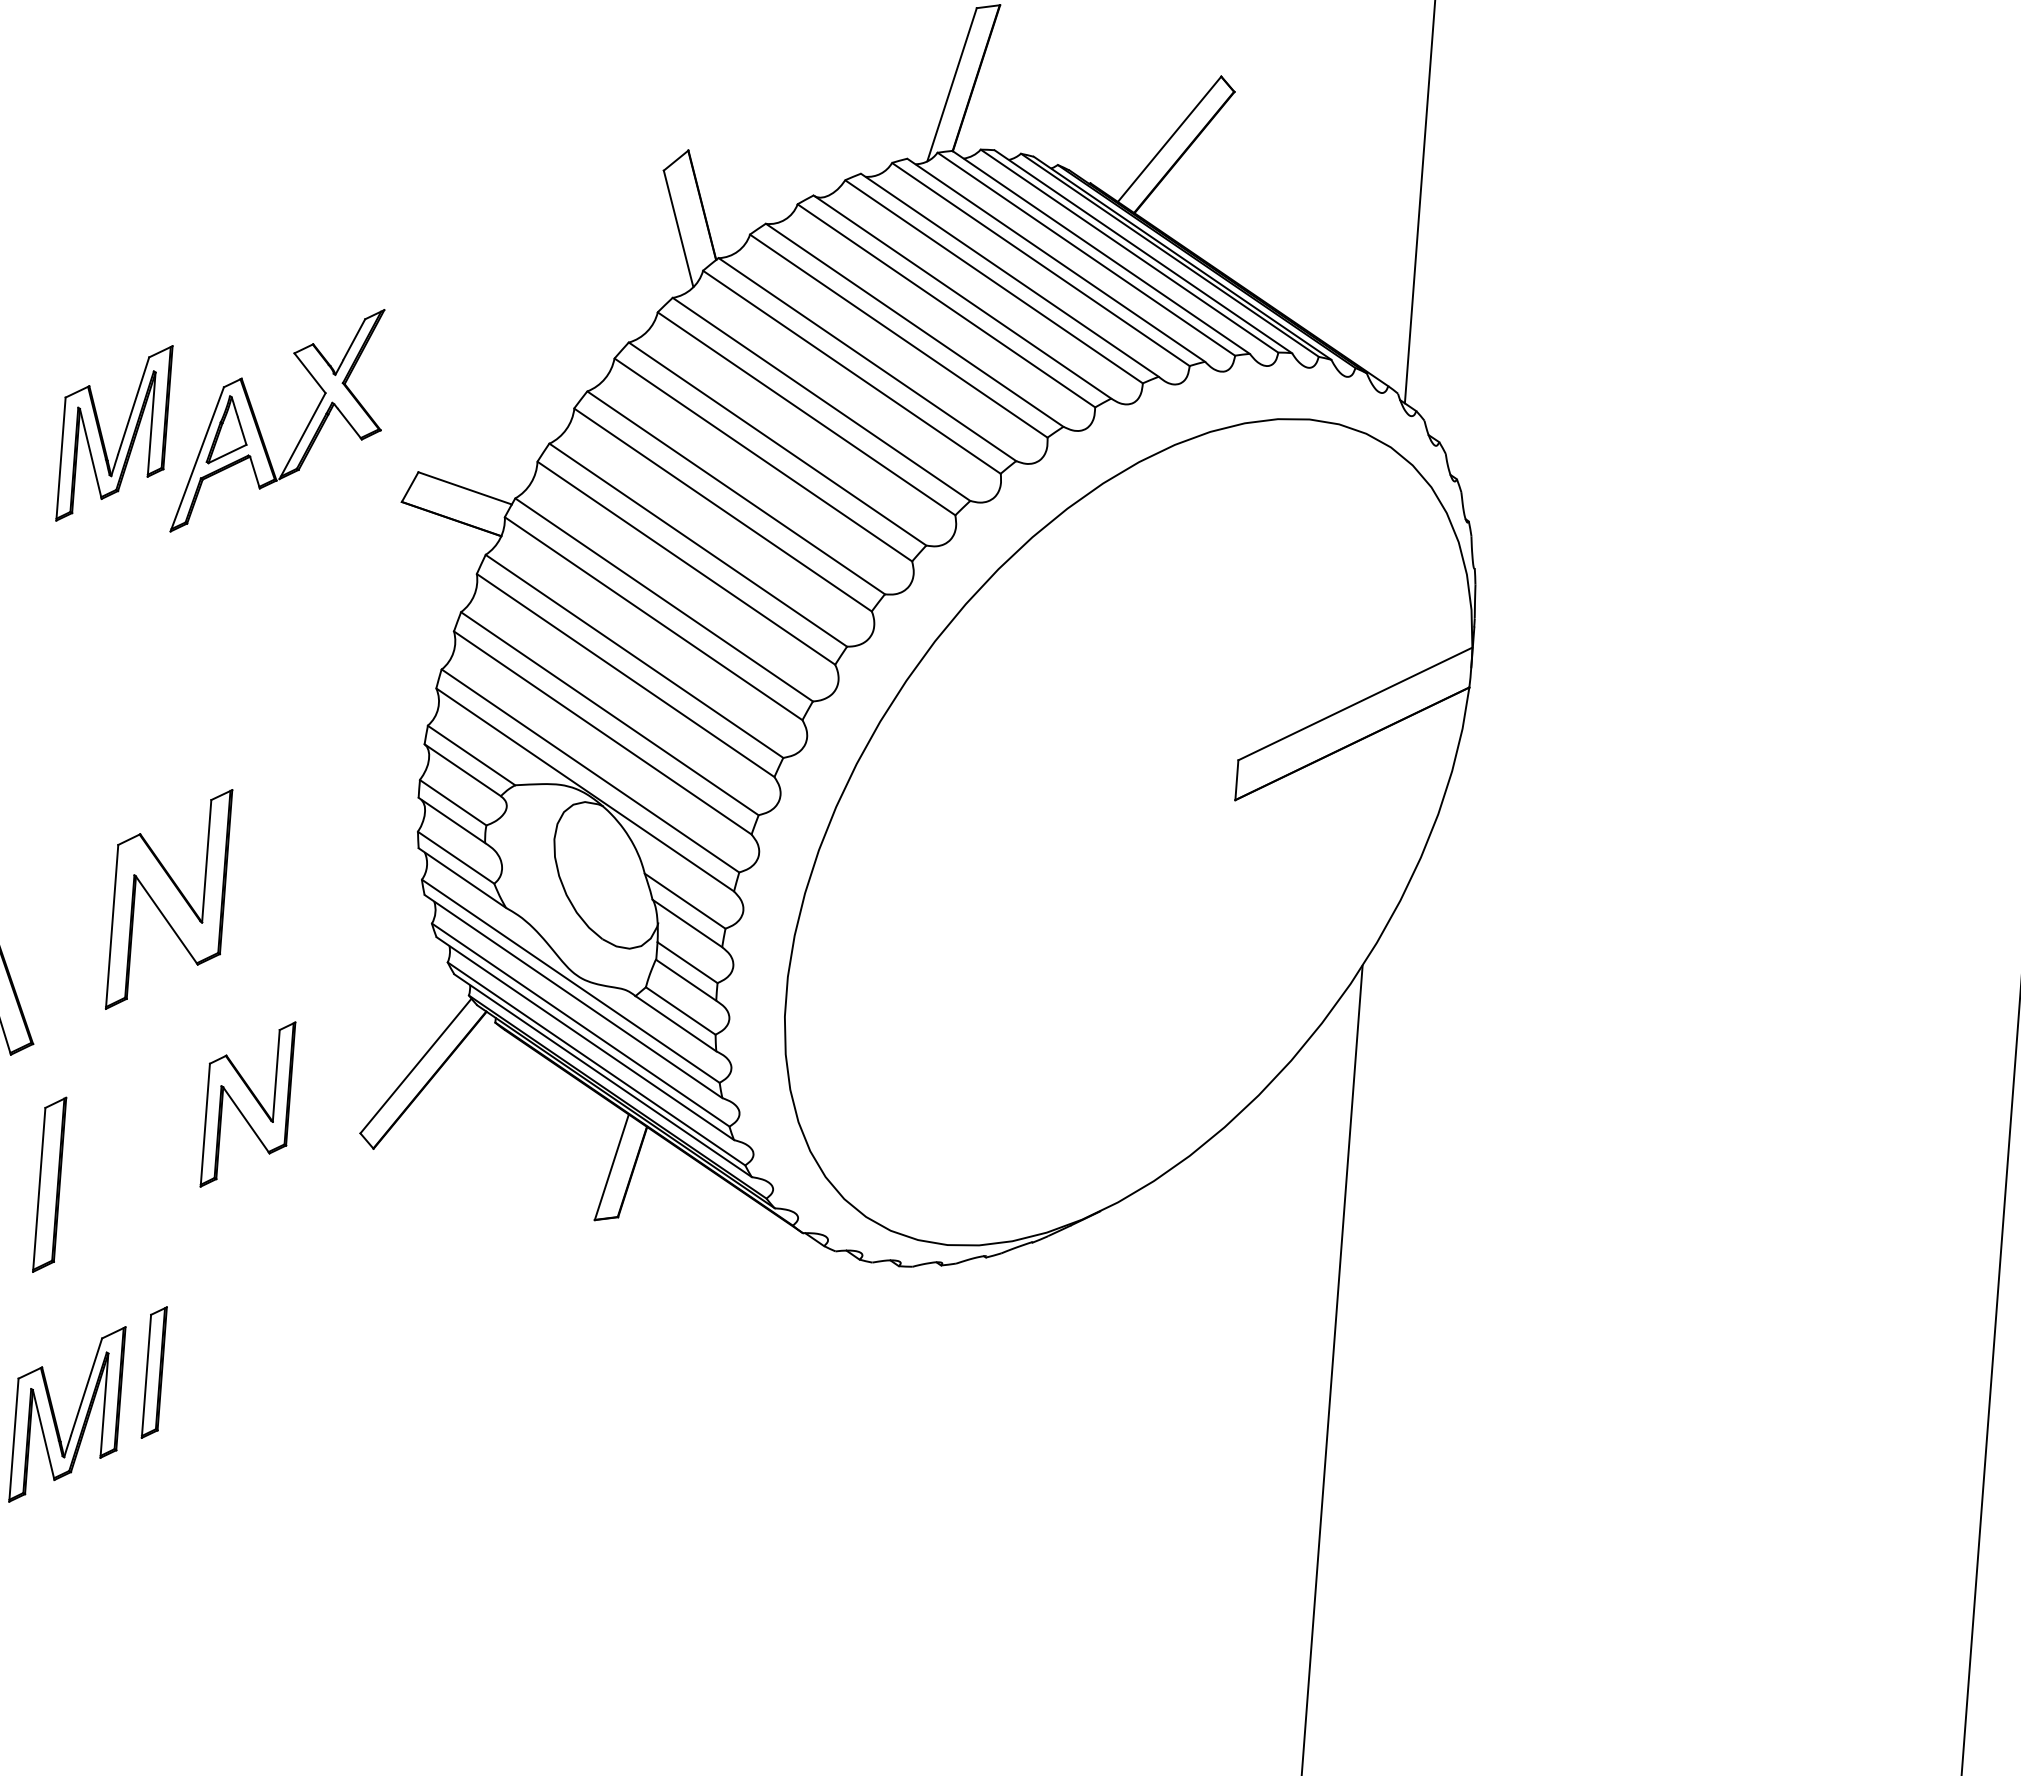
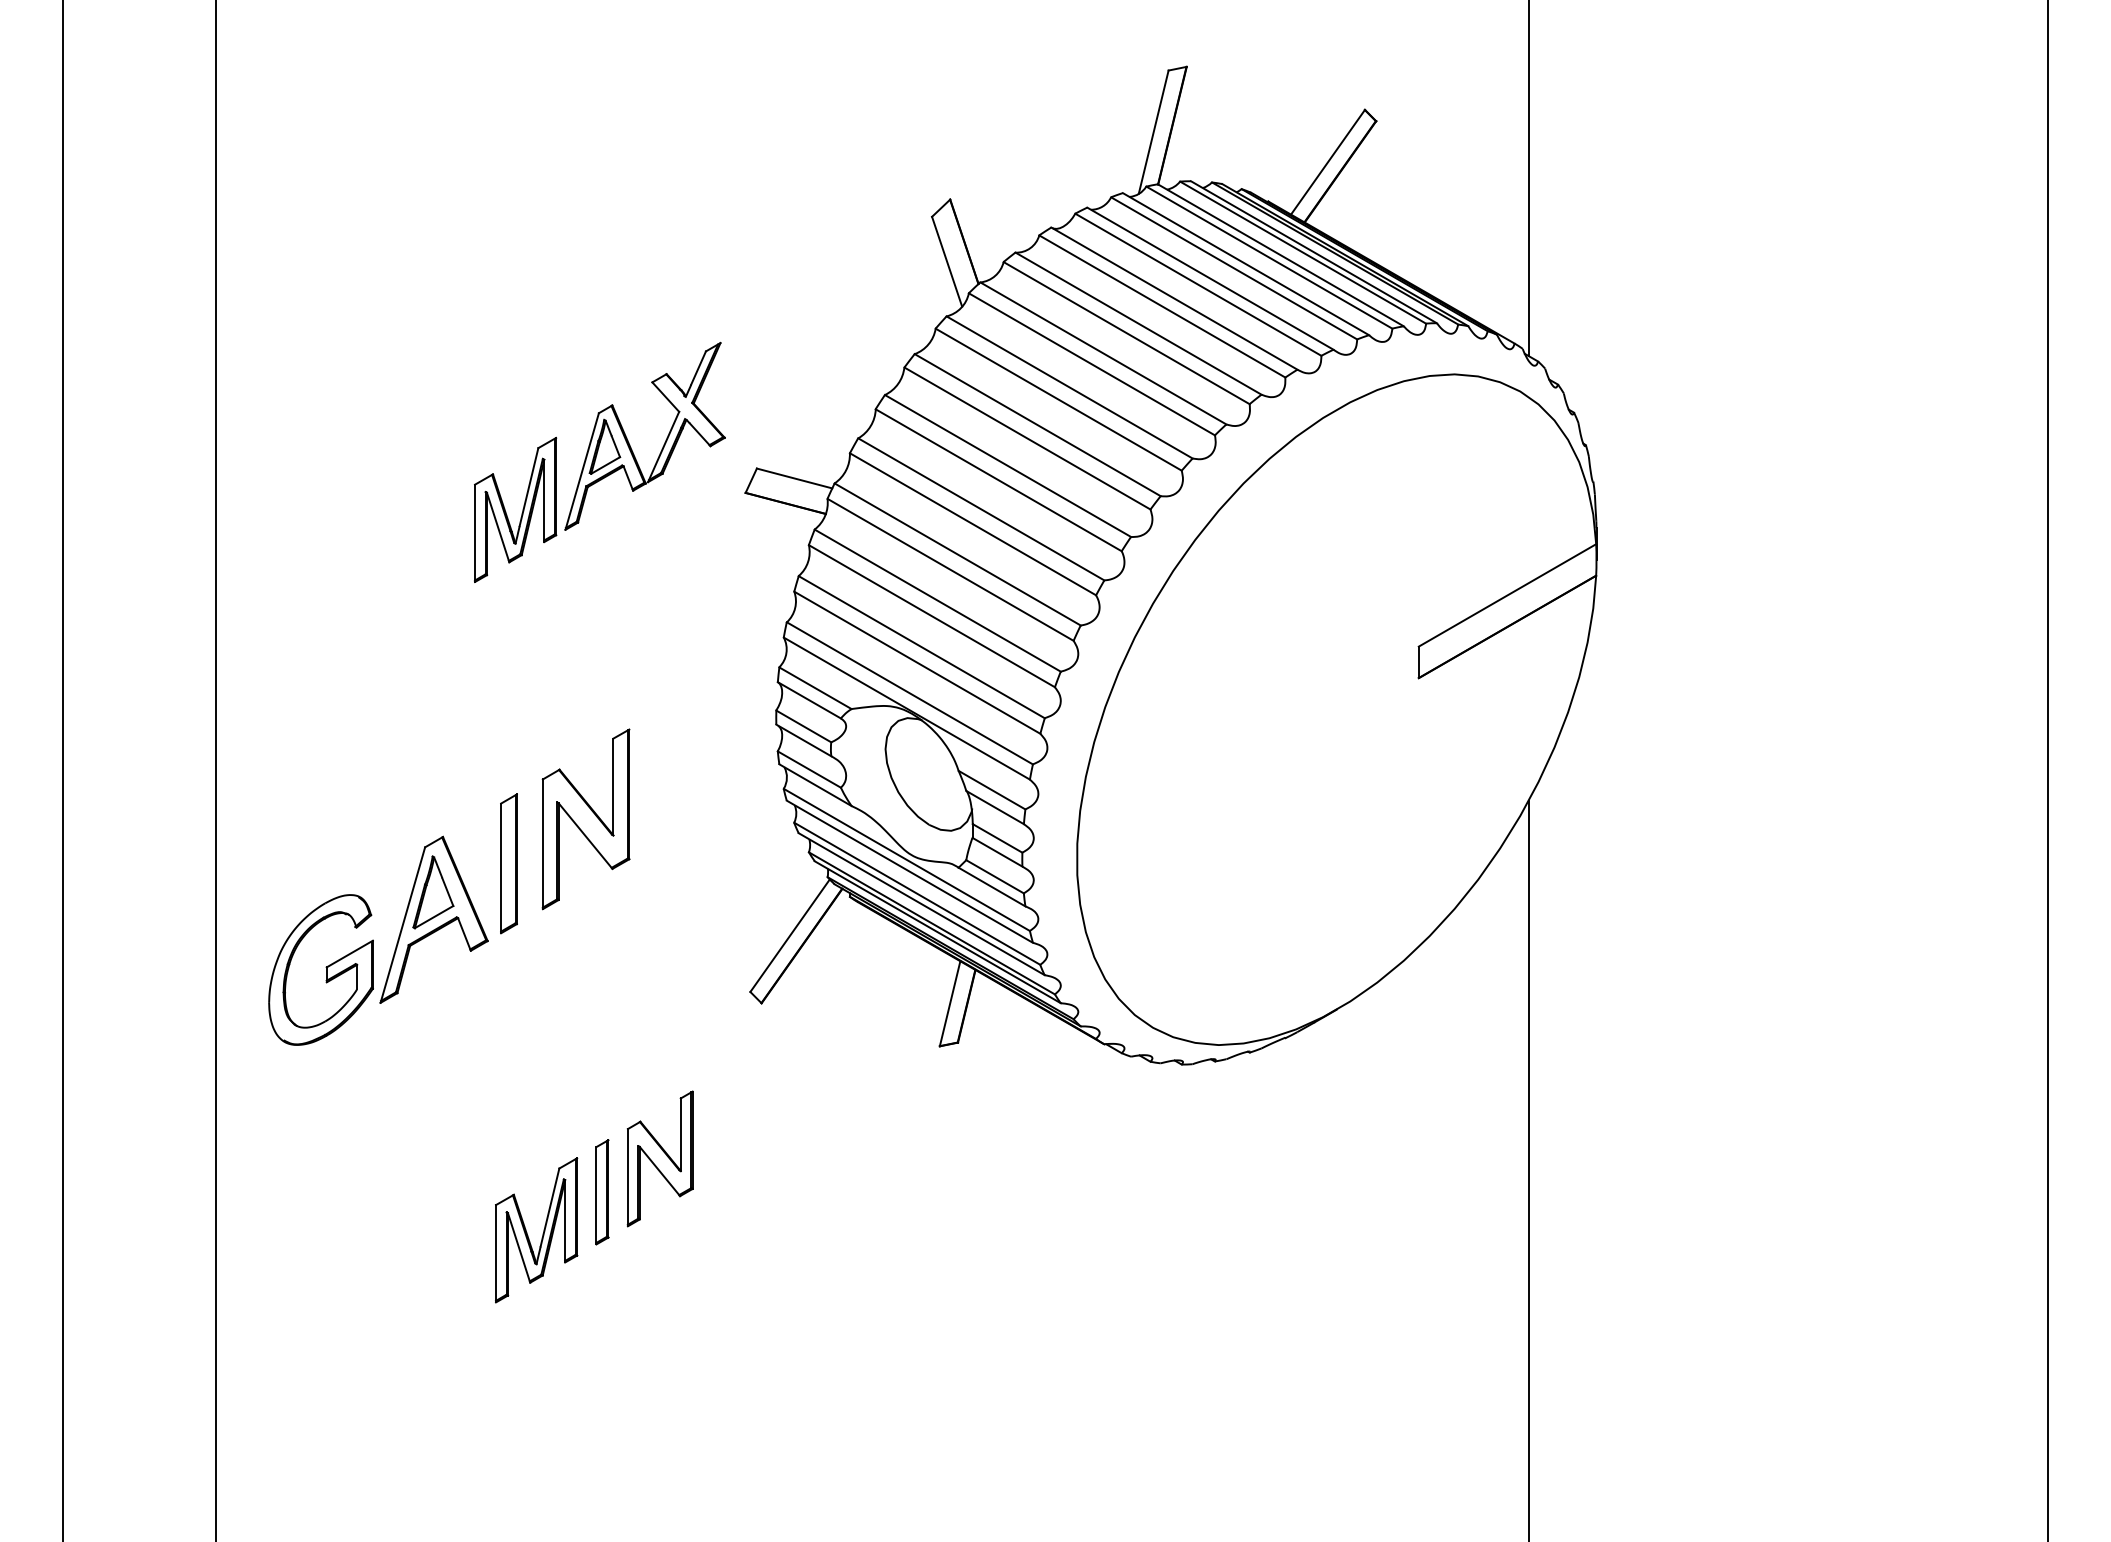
part: (123, 433) -> (522, 509), moved
part: (247, 1103) -> (659, 1158), moved
part: (49, 1184) -> (508, 863), moved

